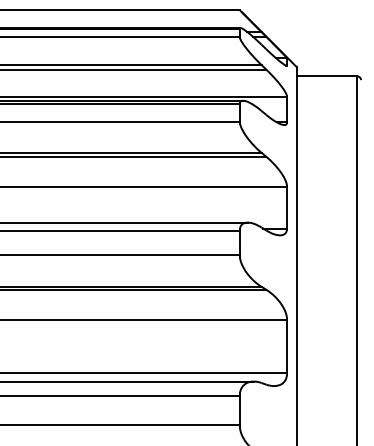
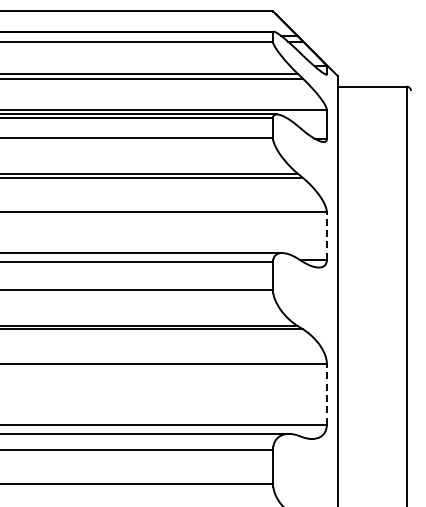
line: (286, 208) -> (326, 236), solid -> dashed
line: (286, 346) -> (326, 394), solid -> dashed

